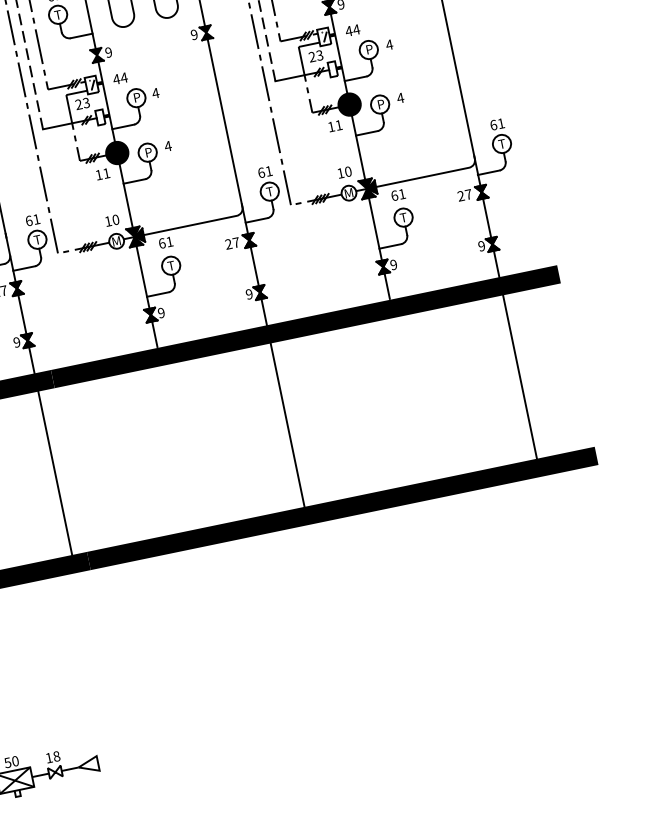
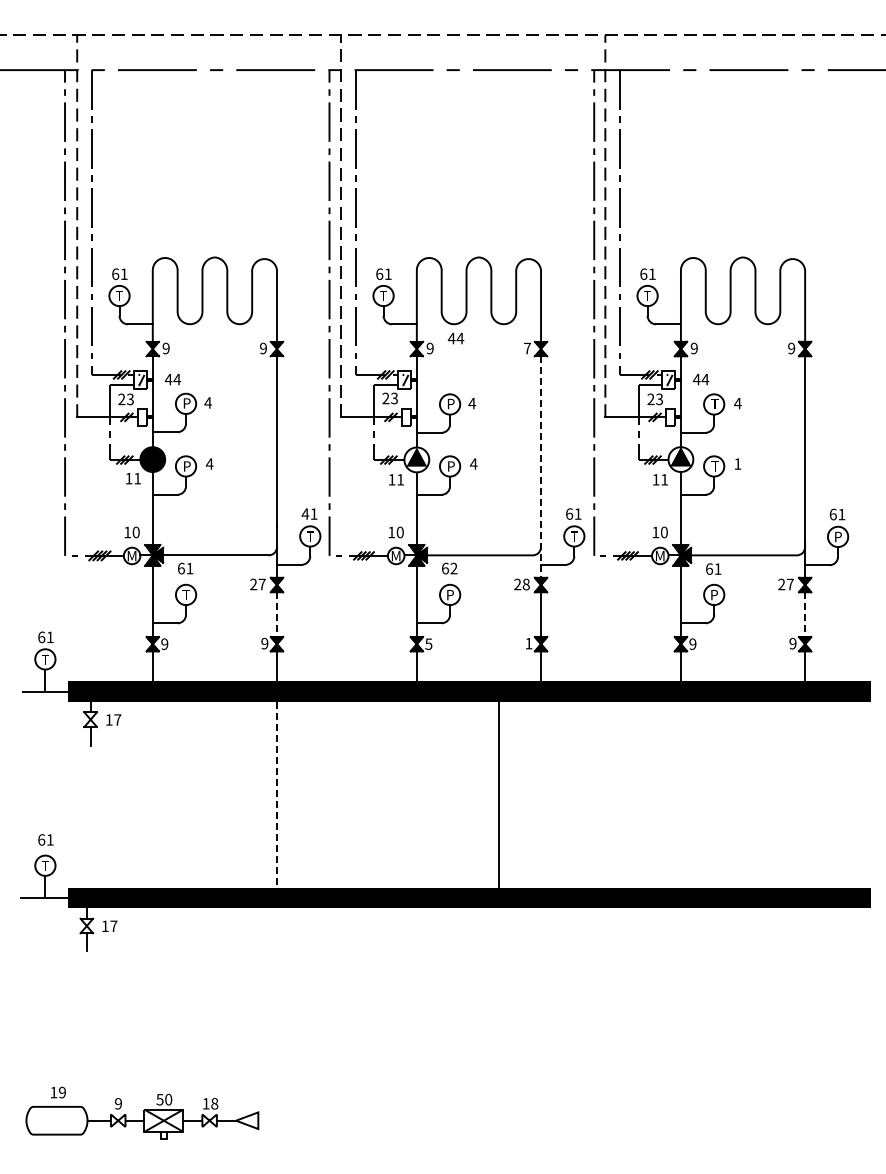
text: (194, 34) -> (527, 348), 9 -> 7
text: (368, 49) -> (714, 403), P -> Т
text: (119, 78) -> (455, 338), moved
text: (400, 97) -> (737, 463), 4 -> 1
fill: (349, 104) -> (680, 459), removed
text: (380, 104) -> (714, 466), P -> Т
line: (228, 136) -> (541, 467), solid -> dashed
text: (501, 143) -> (837, 536), Т -> P
fill: (116, 152) -> (416, 459), removed
text: (403, 218) -> (714, 595), Т -> P
line: (487, 219) -> (805, 615), solid -> dashed
text: (28, 220) -> (304, 513), 61 -> 41
text: (169, 241) -> (453, 568), 61 -> 62
text: (235, 242) -> (525, 584), 27 -> 28
text: (170, 266) -> (449, 595), Т -> P
text: (248, 294) -> (528, 643), 9 -> 1
text: (160, 312) -> (428, 643), 9 -> 5
line: (22, 315) -> (276, 615), solid -> dashed
line: (520, 376) -> (805, 794), removed
line: (288, 426) -> (499, 796), moved
line: (54, 473) -> (276, 794), solid -> dashed

